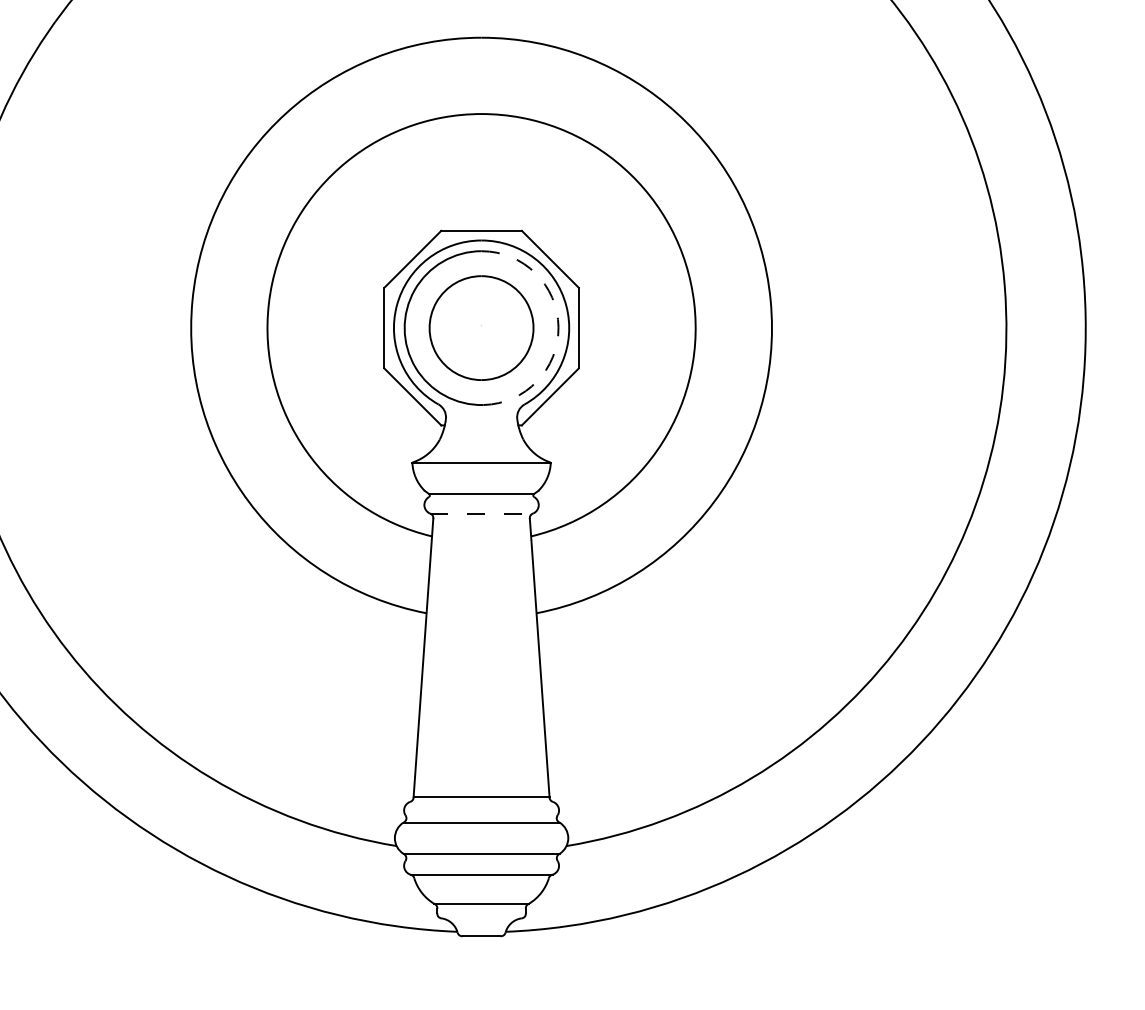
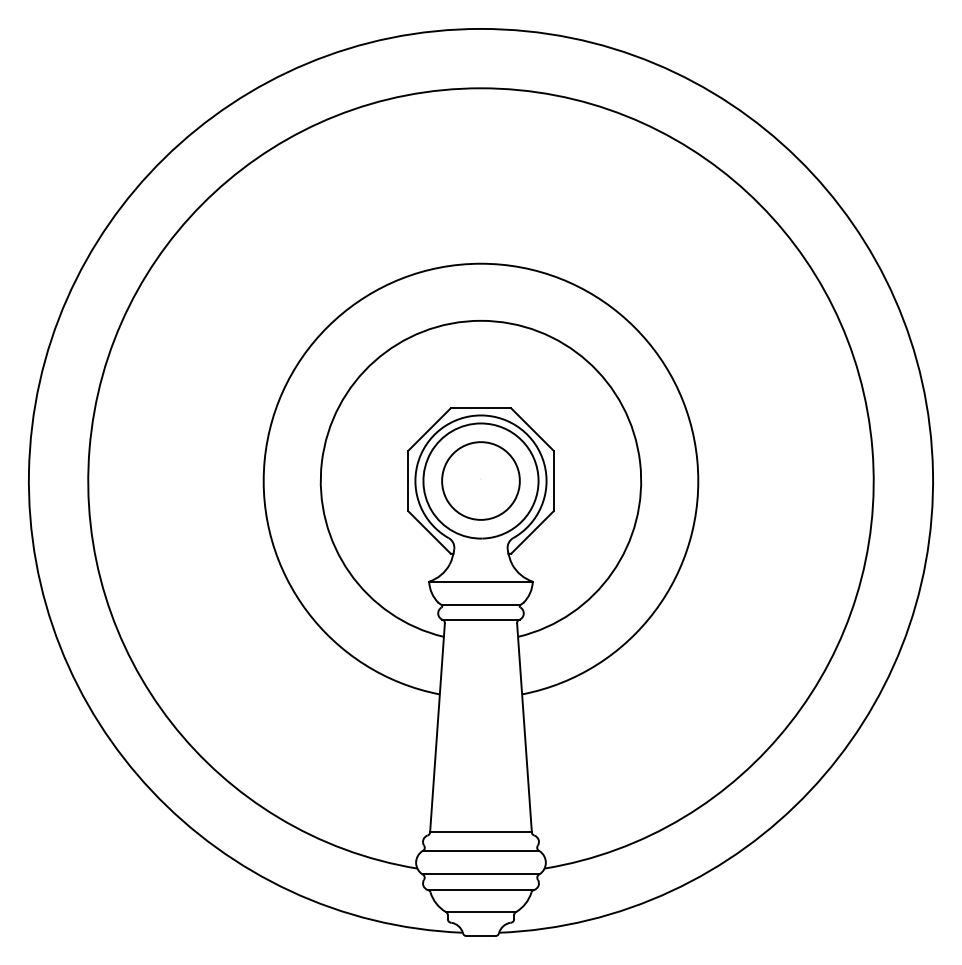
arc: (558, 327) -> (538, 480), dashed -> solid
line: (482, 513) -> (481, 619), dashed -> solid

